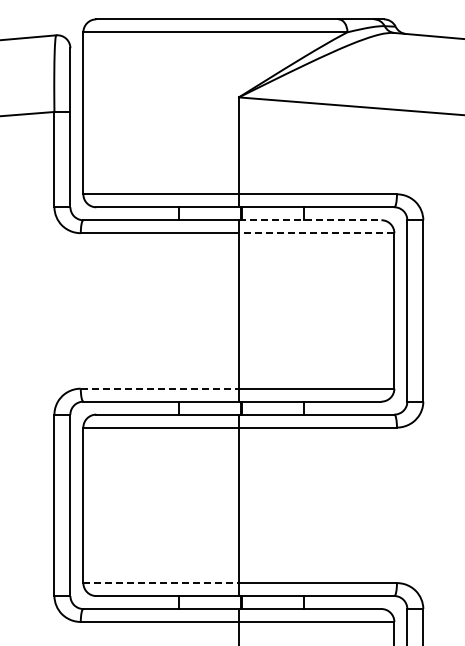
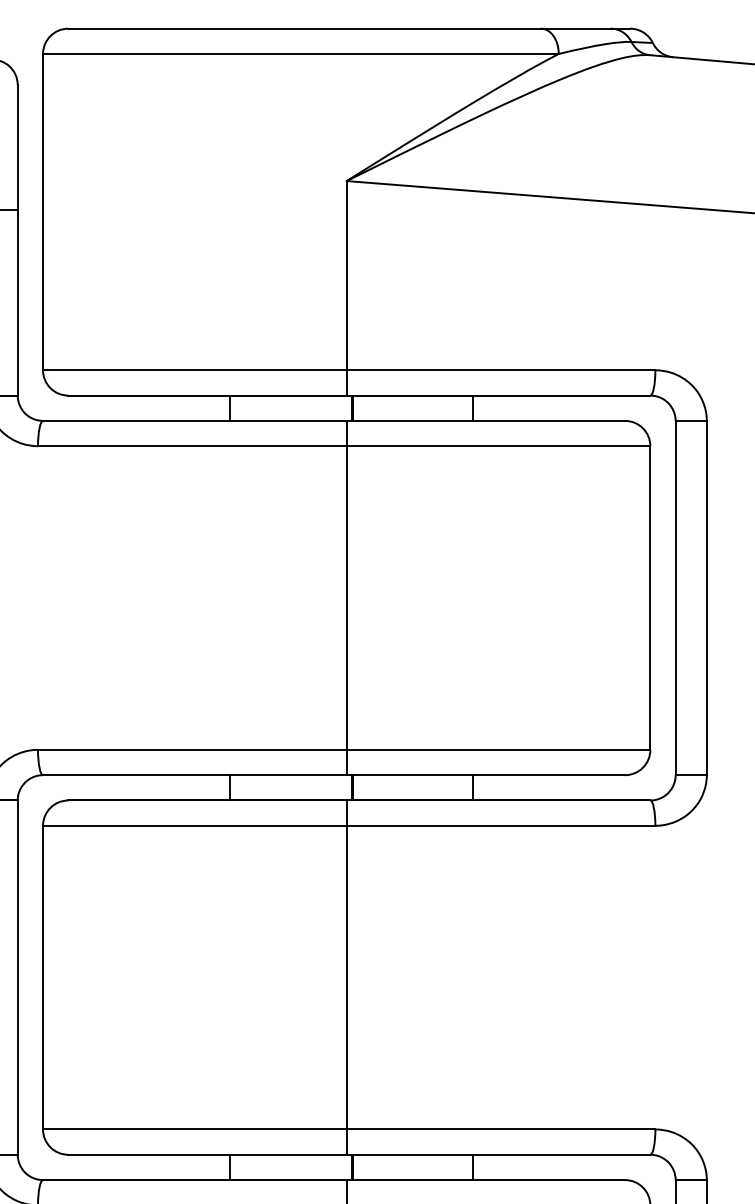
line: (310, 220) -> (486, 421), dashed -> solid
line: (316, 233) -> (498, 446), dashed -> solid
line: (160, 388) -> (193, 749), dashed -> solid
line: (161, 583) -> (195, 1130), dashed -> solid

